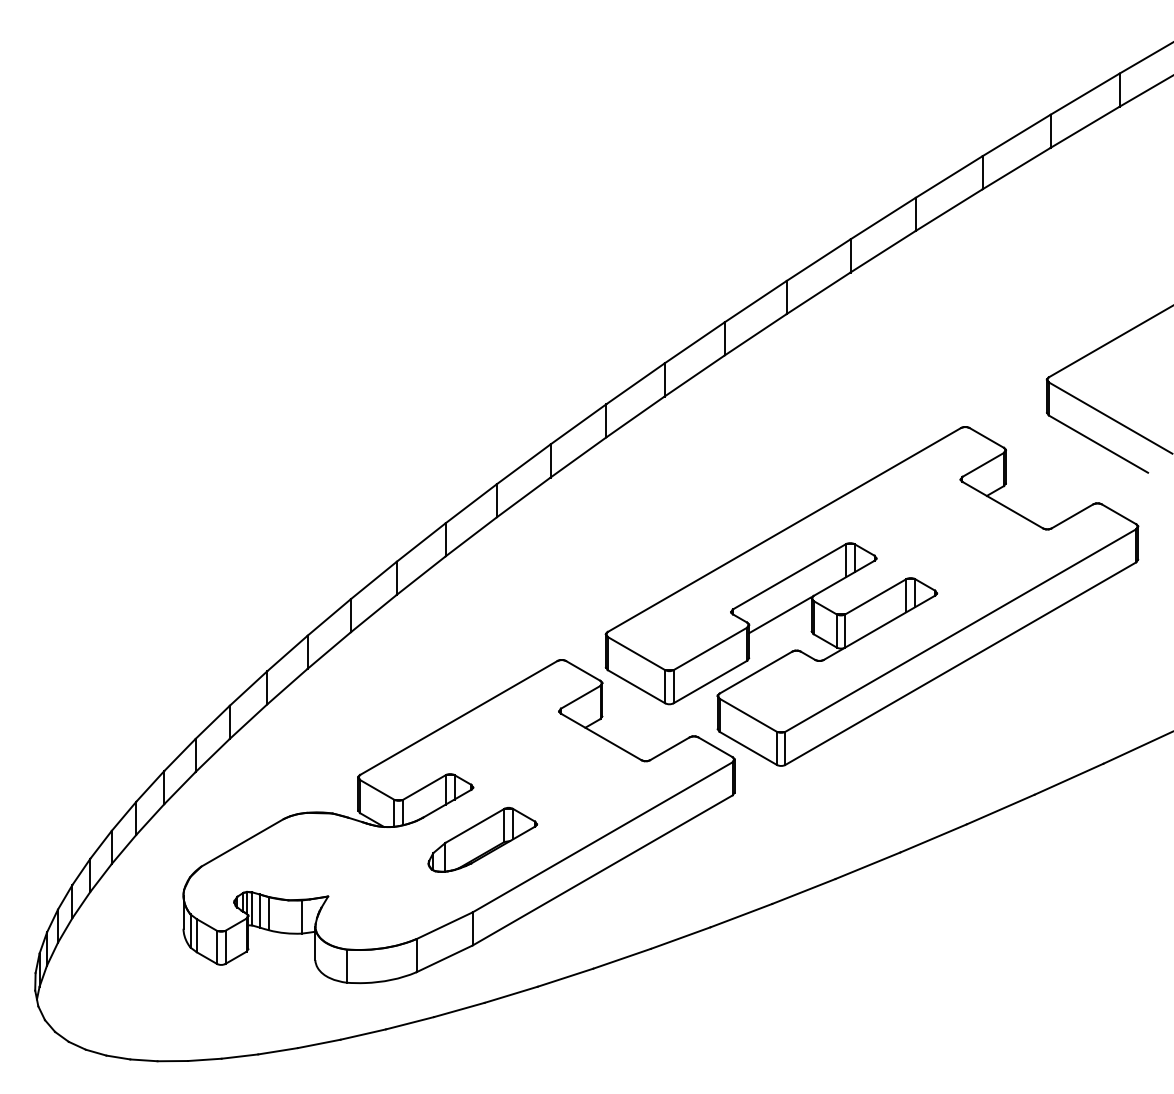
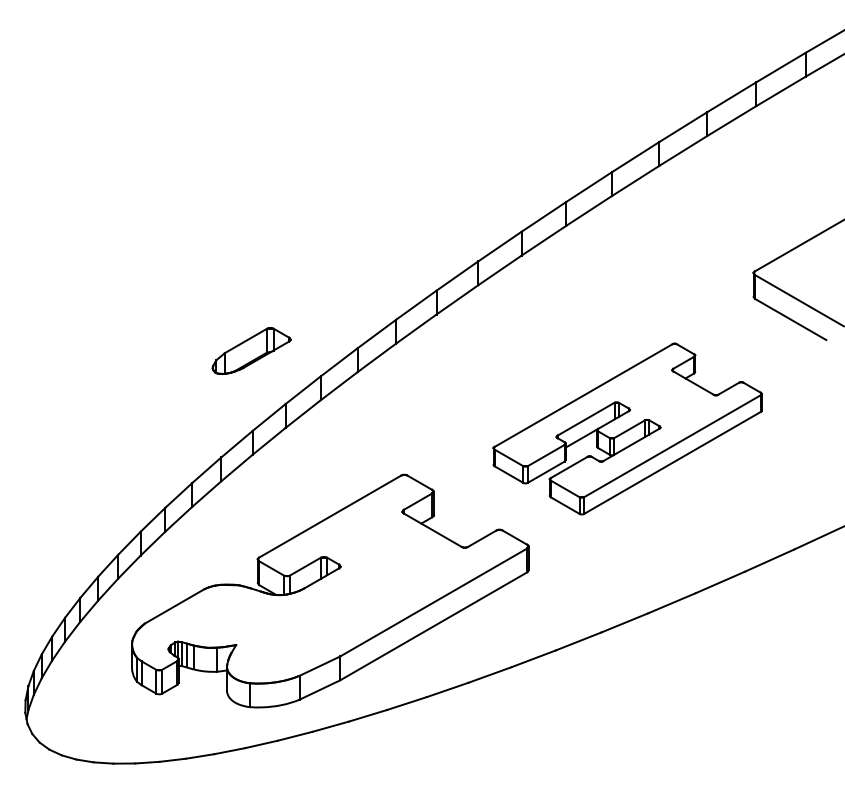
part: (871, 596) -> (627, 429), size x0.7
part: (482, 839) -> (251, 350), moved

